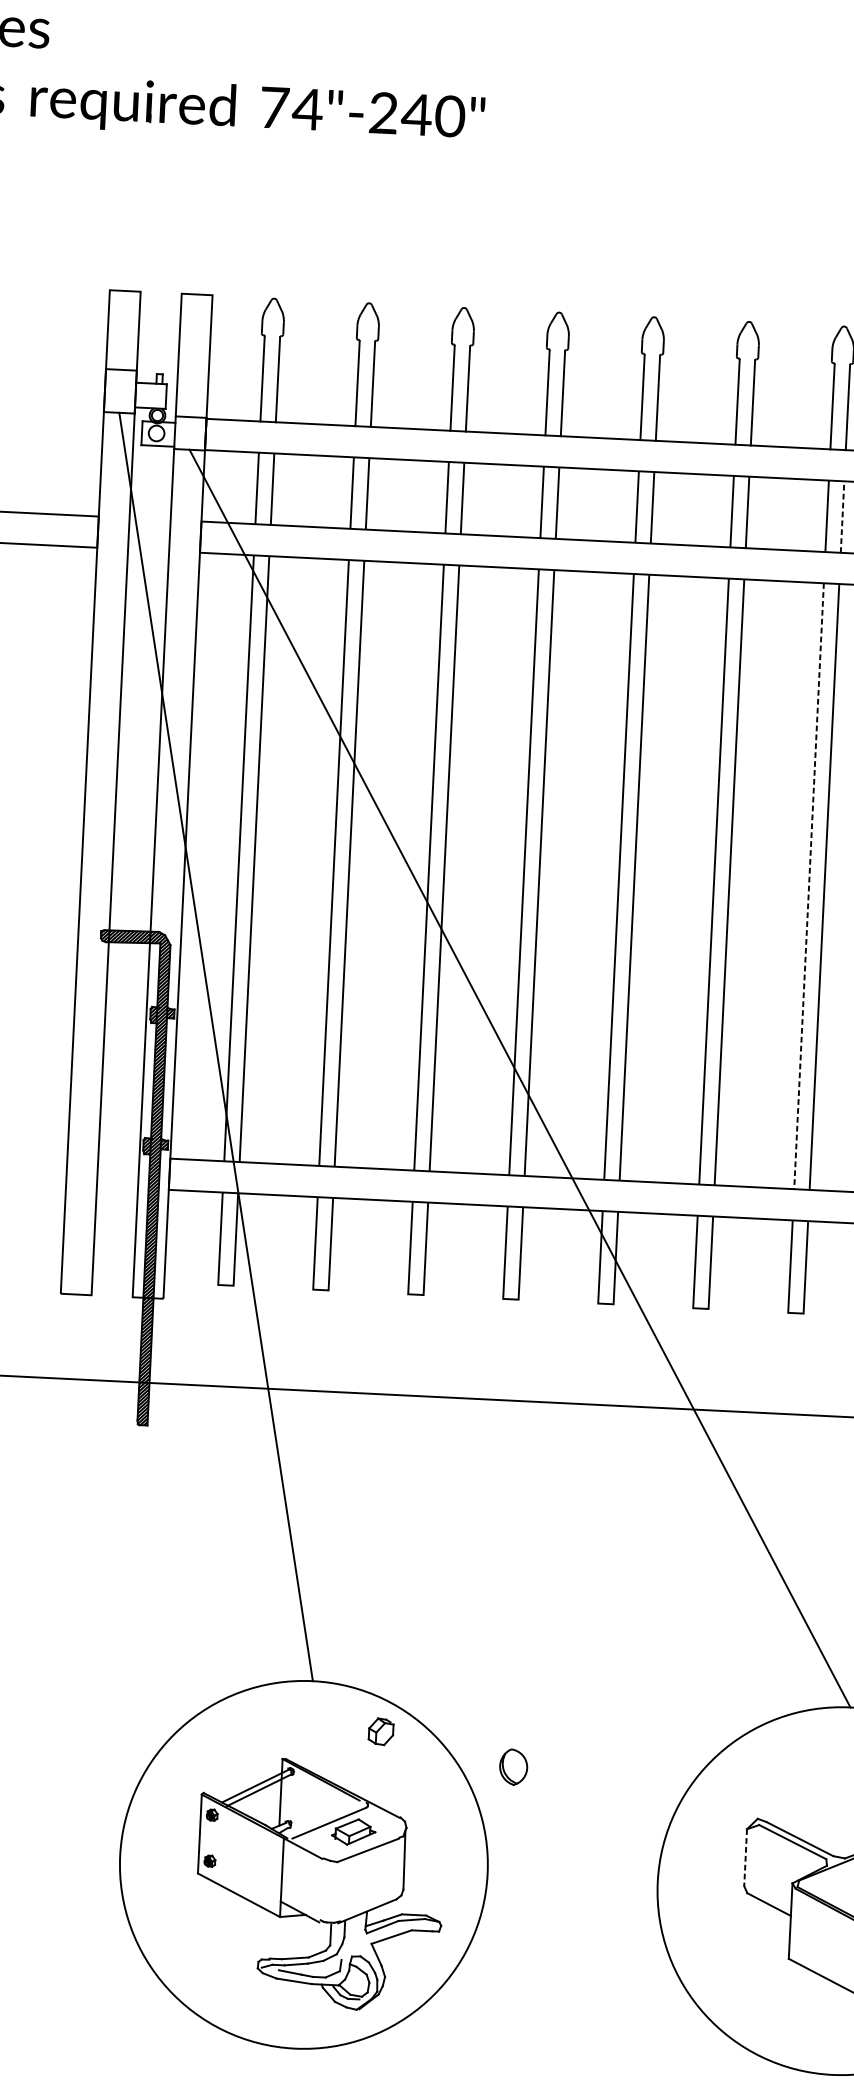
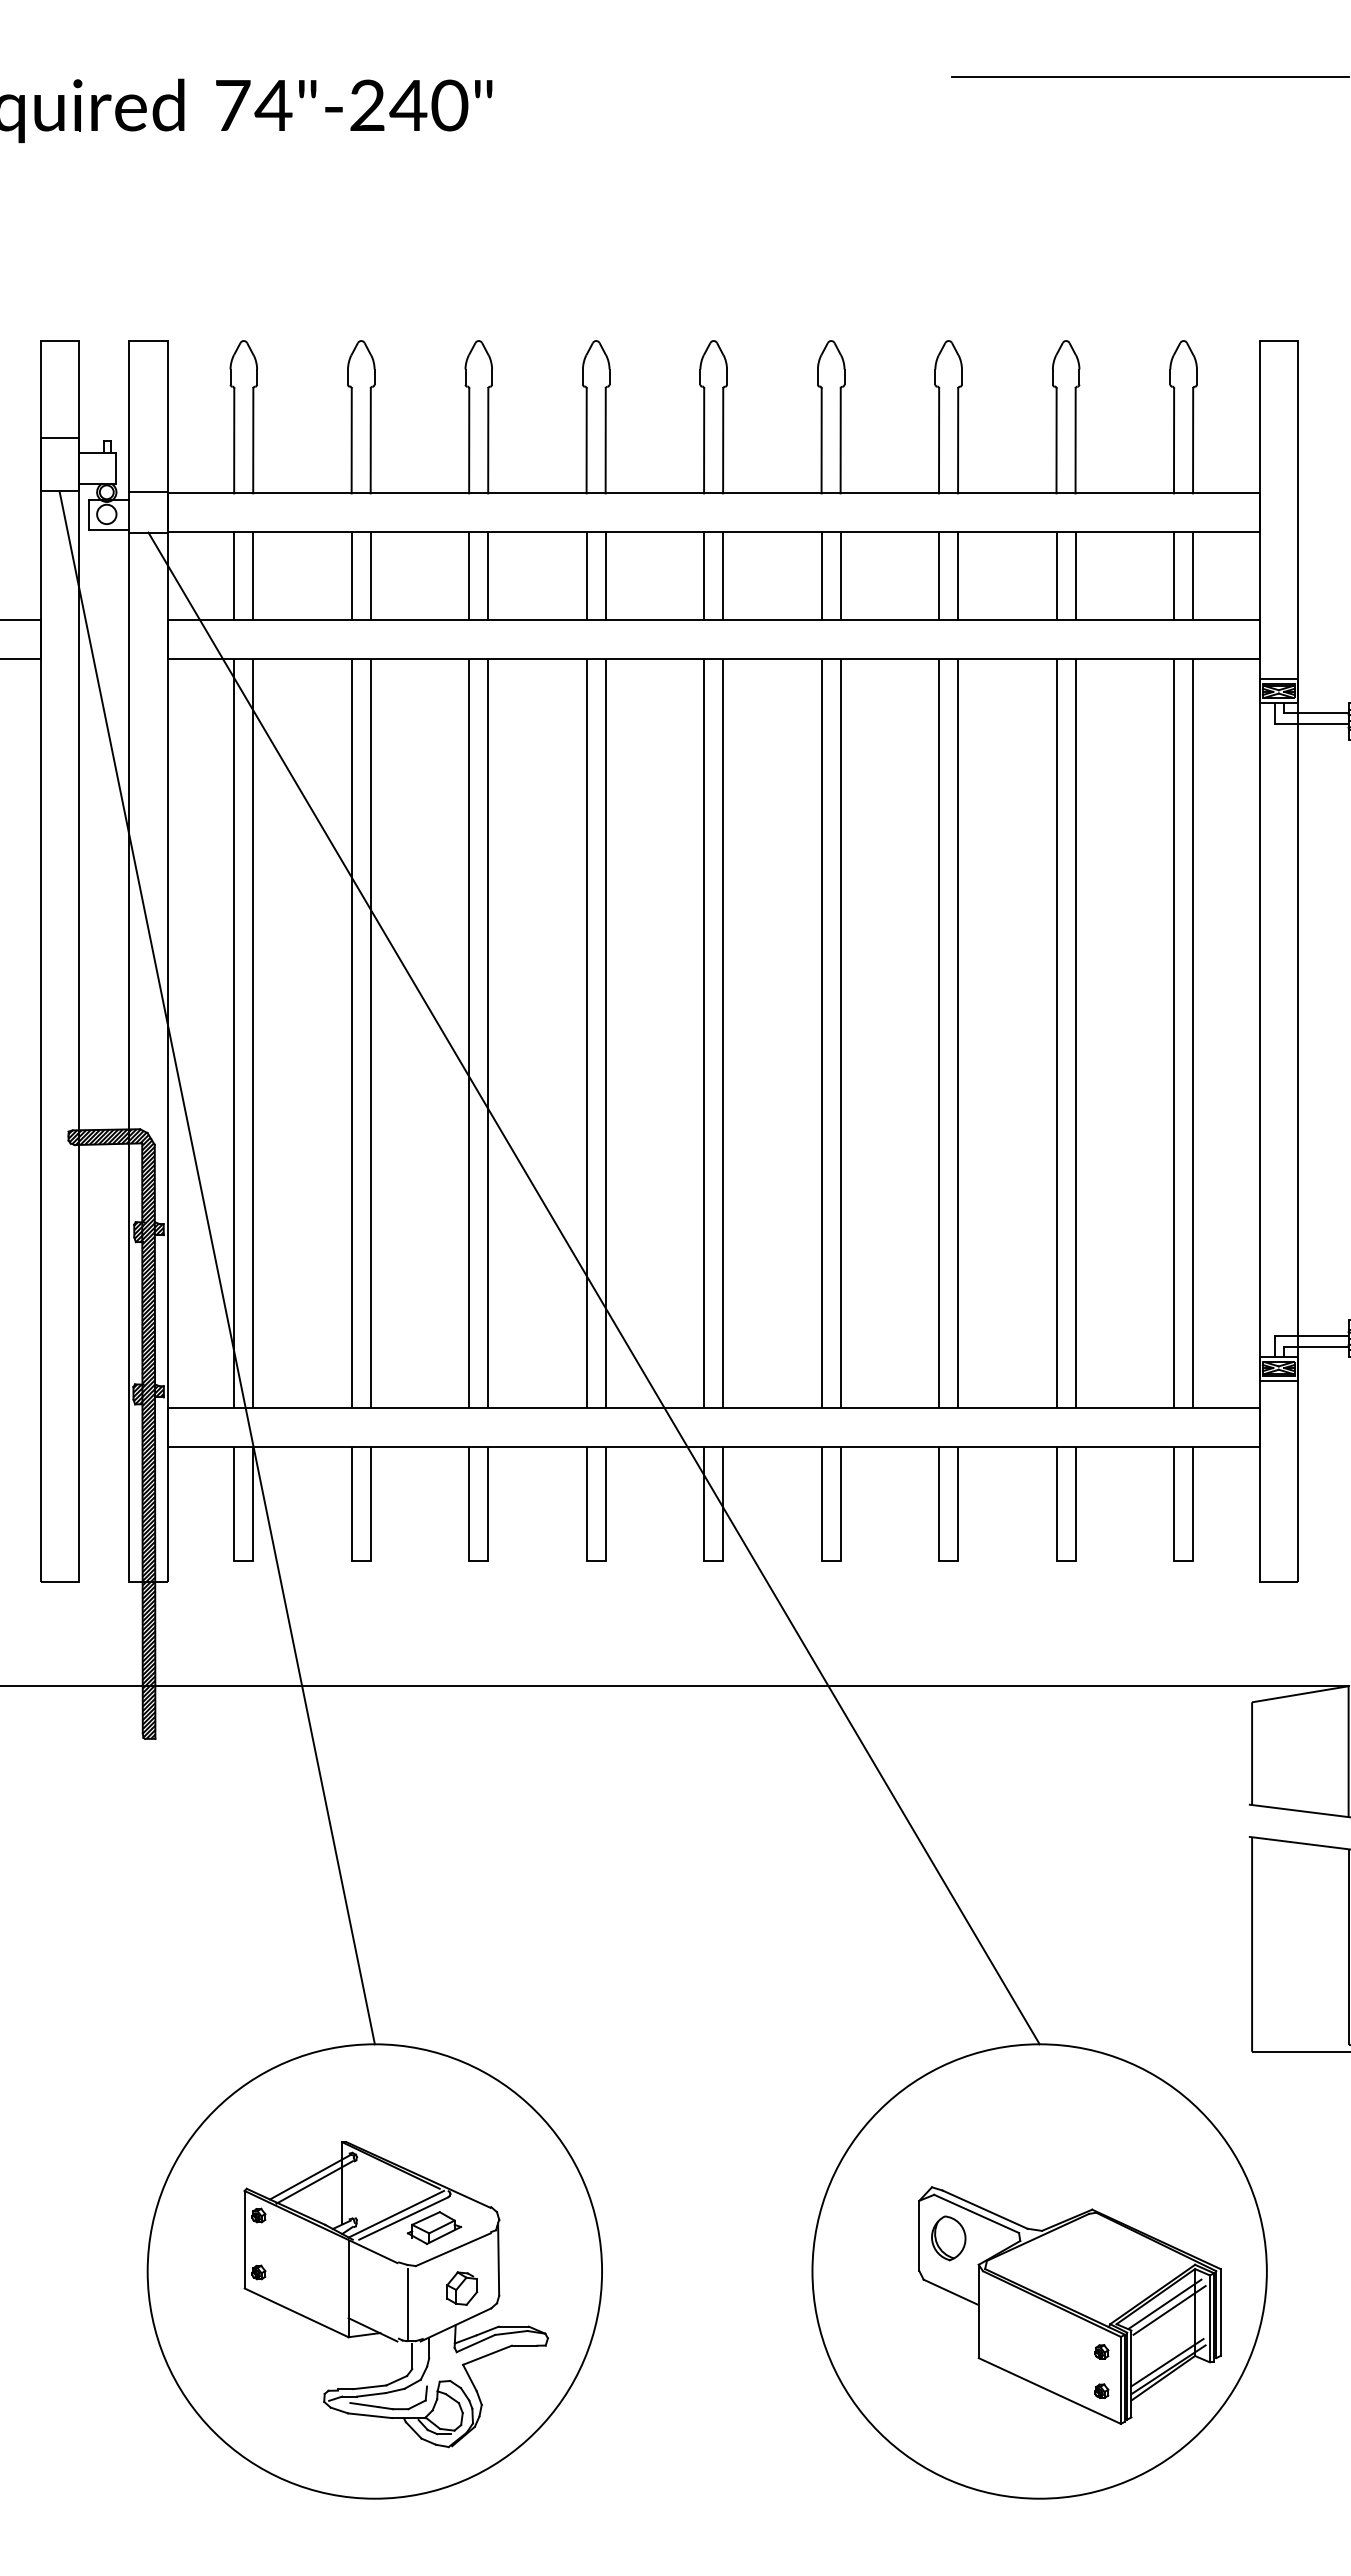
line: (842, 516) -> (958, 575), dashed -> solid
line: (809, 886) -> (939, 1033), dashed -> solid
part: (381, 1731) -> (462, 2288), moved
part: (513, 1767) -> (948, 2238), moved
line: (323, 1818) -> (396, 2213), added
line: (745, 1858) -> (919, 2236), dashed -> solid
line: (328, 1892) -> (407, 2304), added

